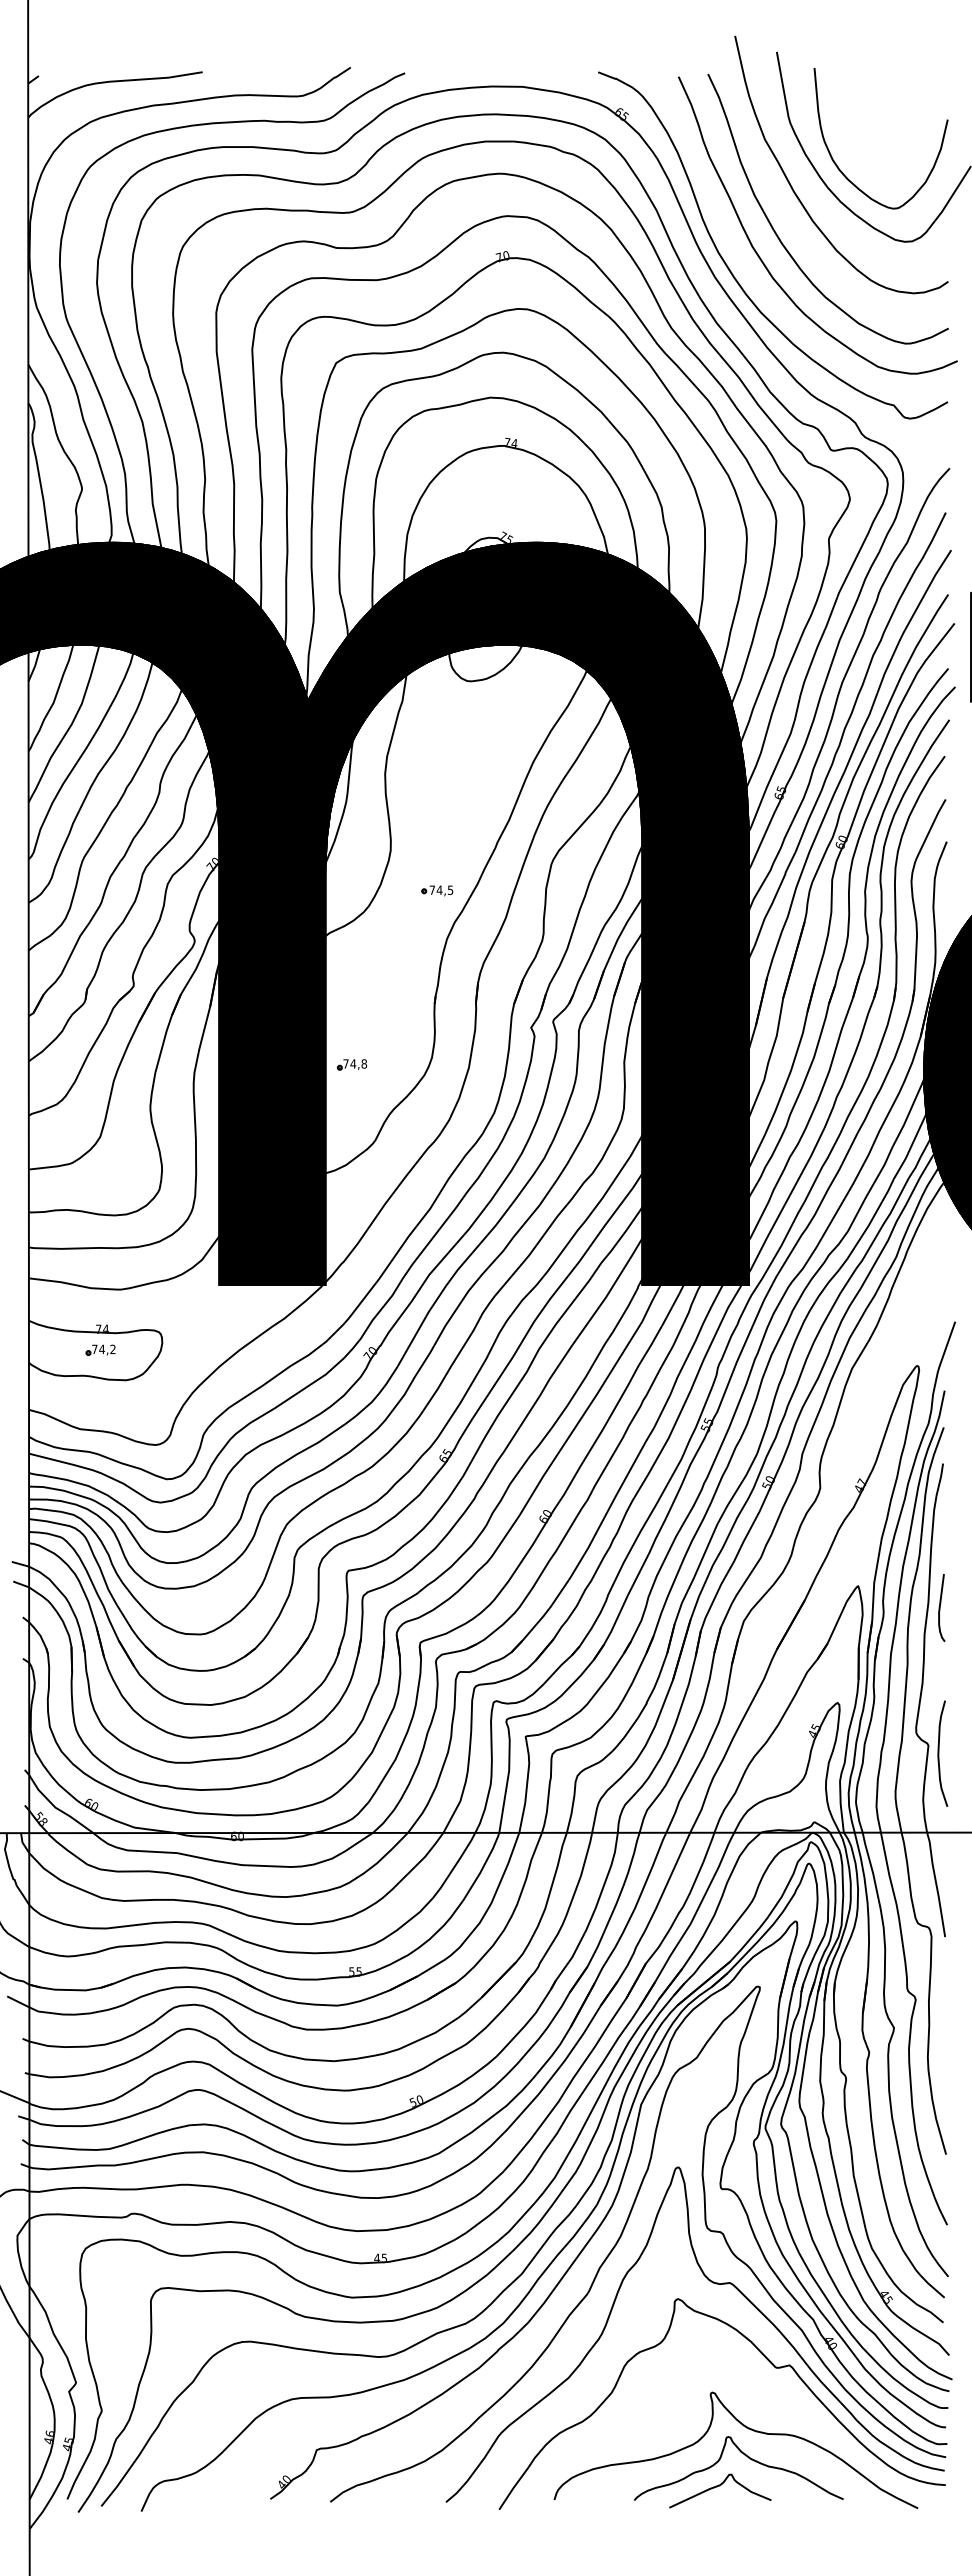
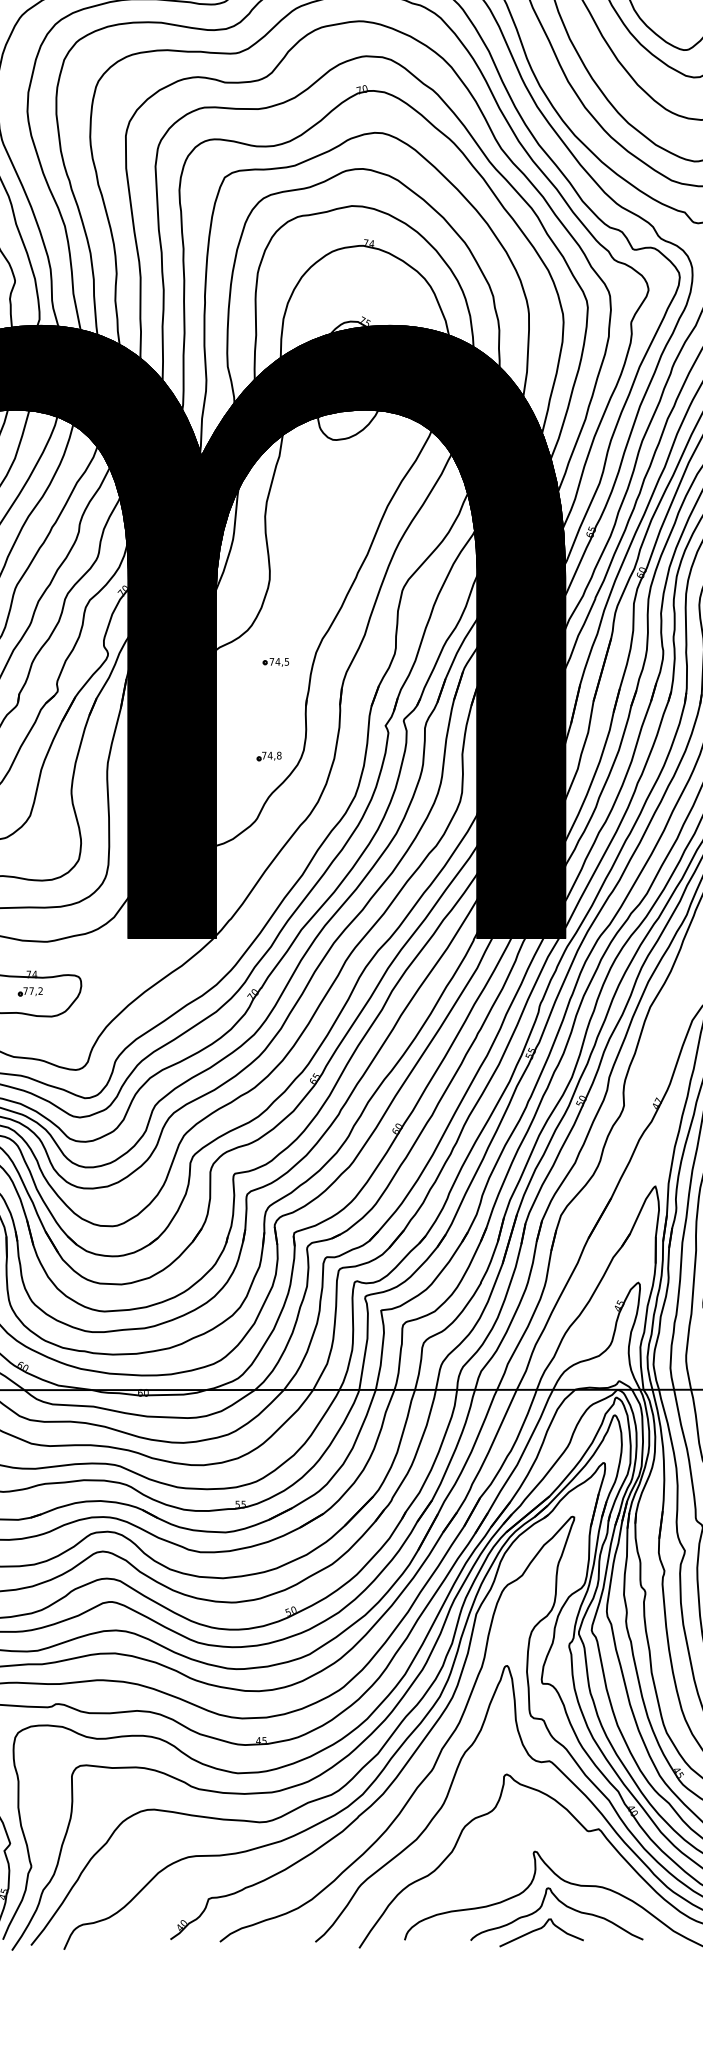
part: (437, 890) -> (276, 662), moved
part: (351, 1064) -> (268, 756), moved
text: (102, 1348) -> (31, 990), 74,2 -> 77,2

